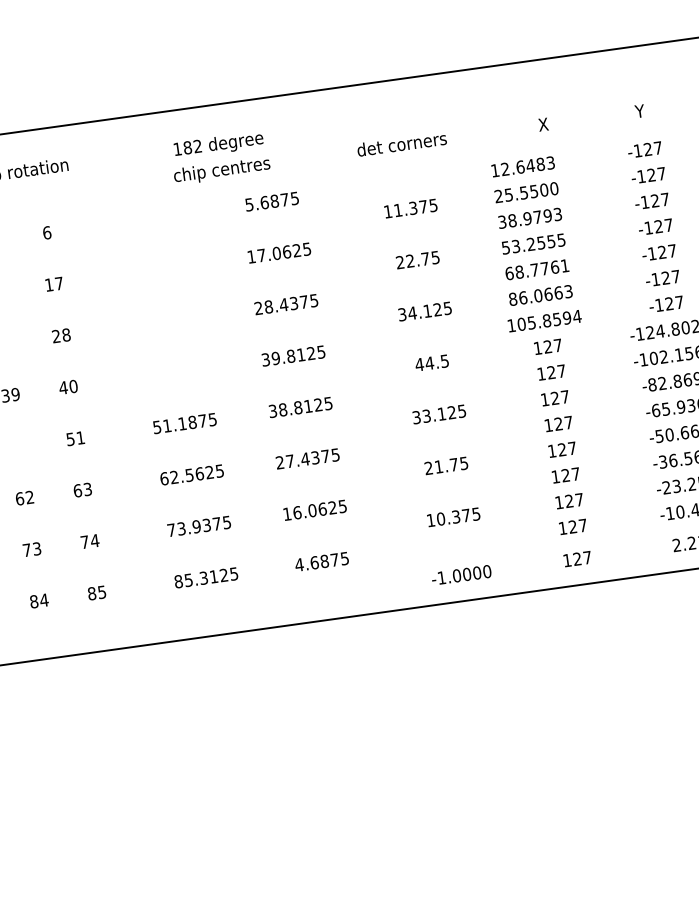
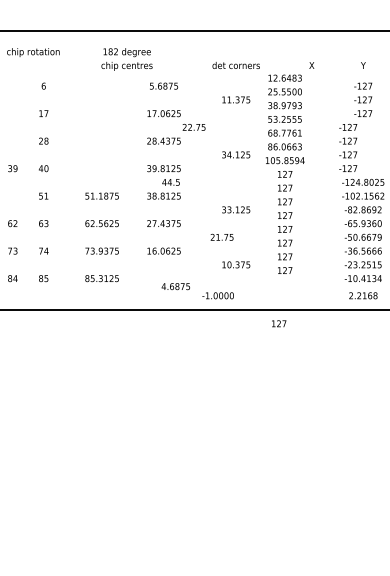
text: (219, 158) -> (126, 59), moved
text: (416, 260) -> (193, 127), moved
text: (661, 264) -> (348, 147), moved
text: (548, 345) -> (285, 173), moved
text: (430, 363) -> (170, 182), moved
text: (444, 464) -> (221, 236), moved
text: (578, 558) -> (279, 323), moved
text: (321, 561) -> (175, 286), moved
text: (460, 574) -> (217, 295), moved

